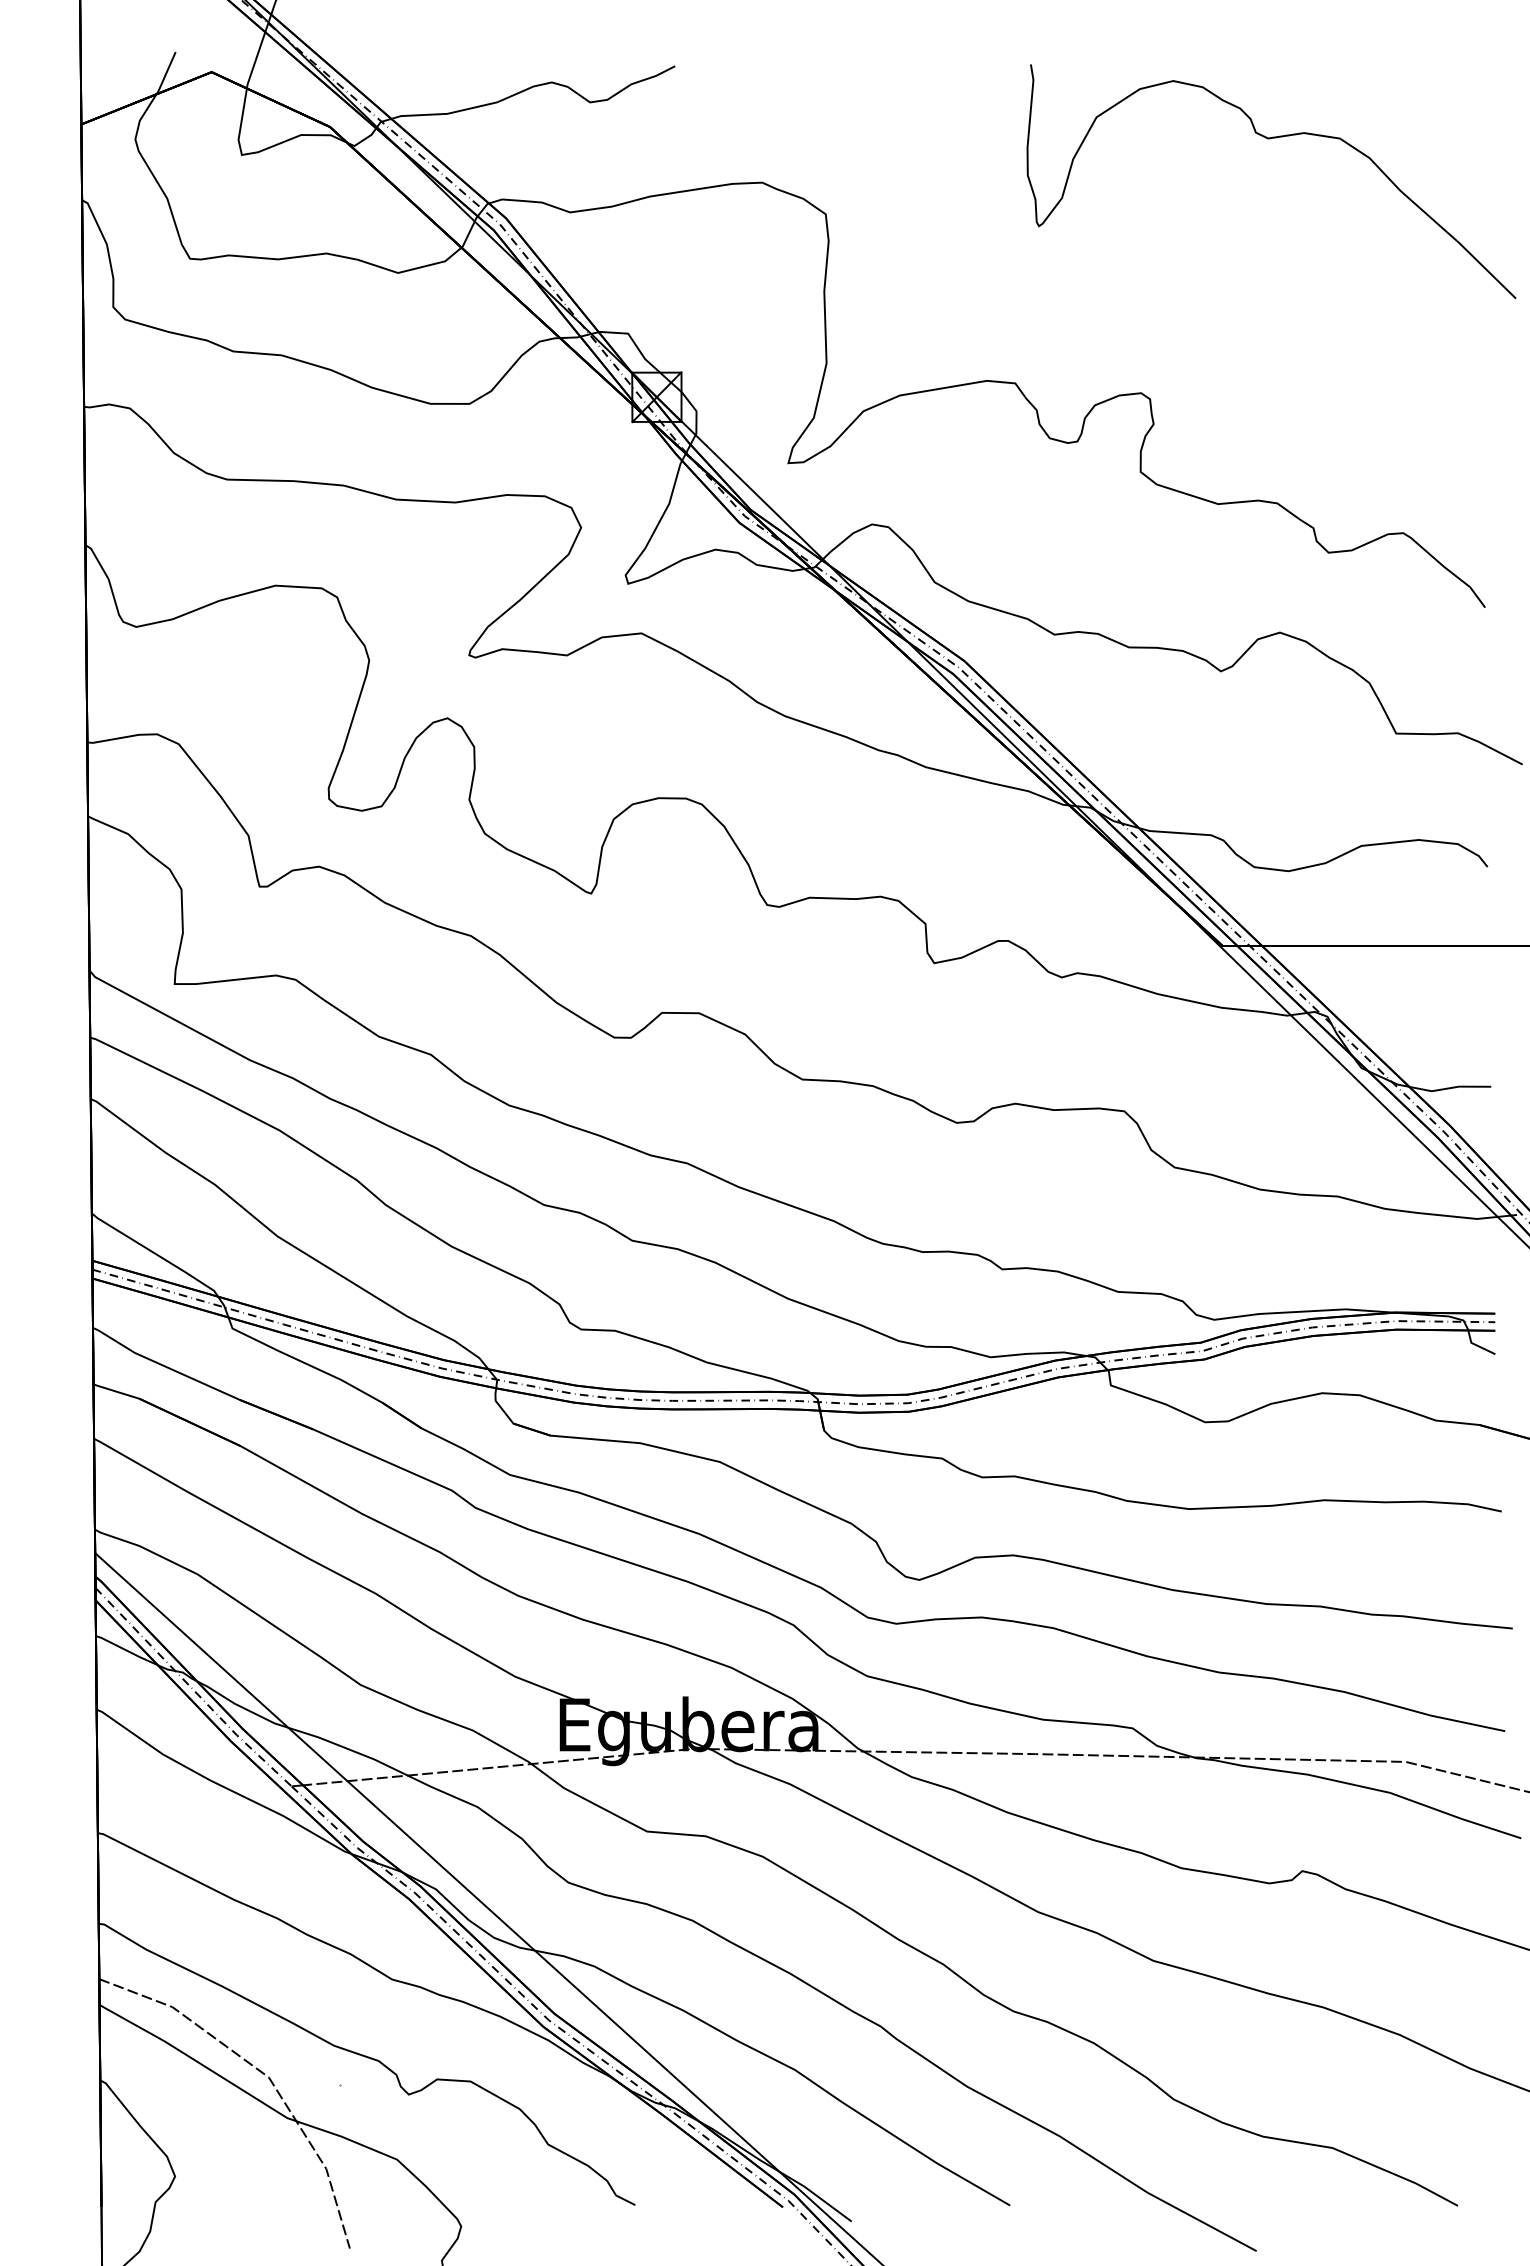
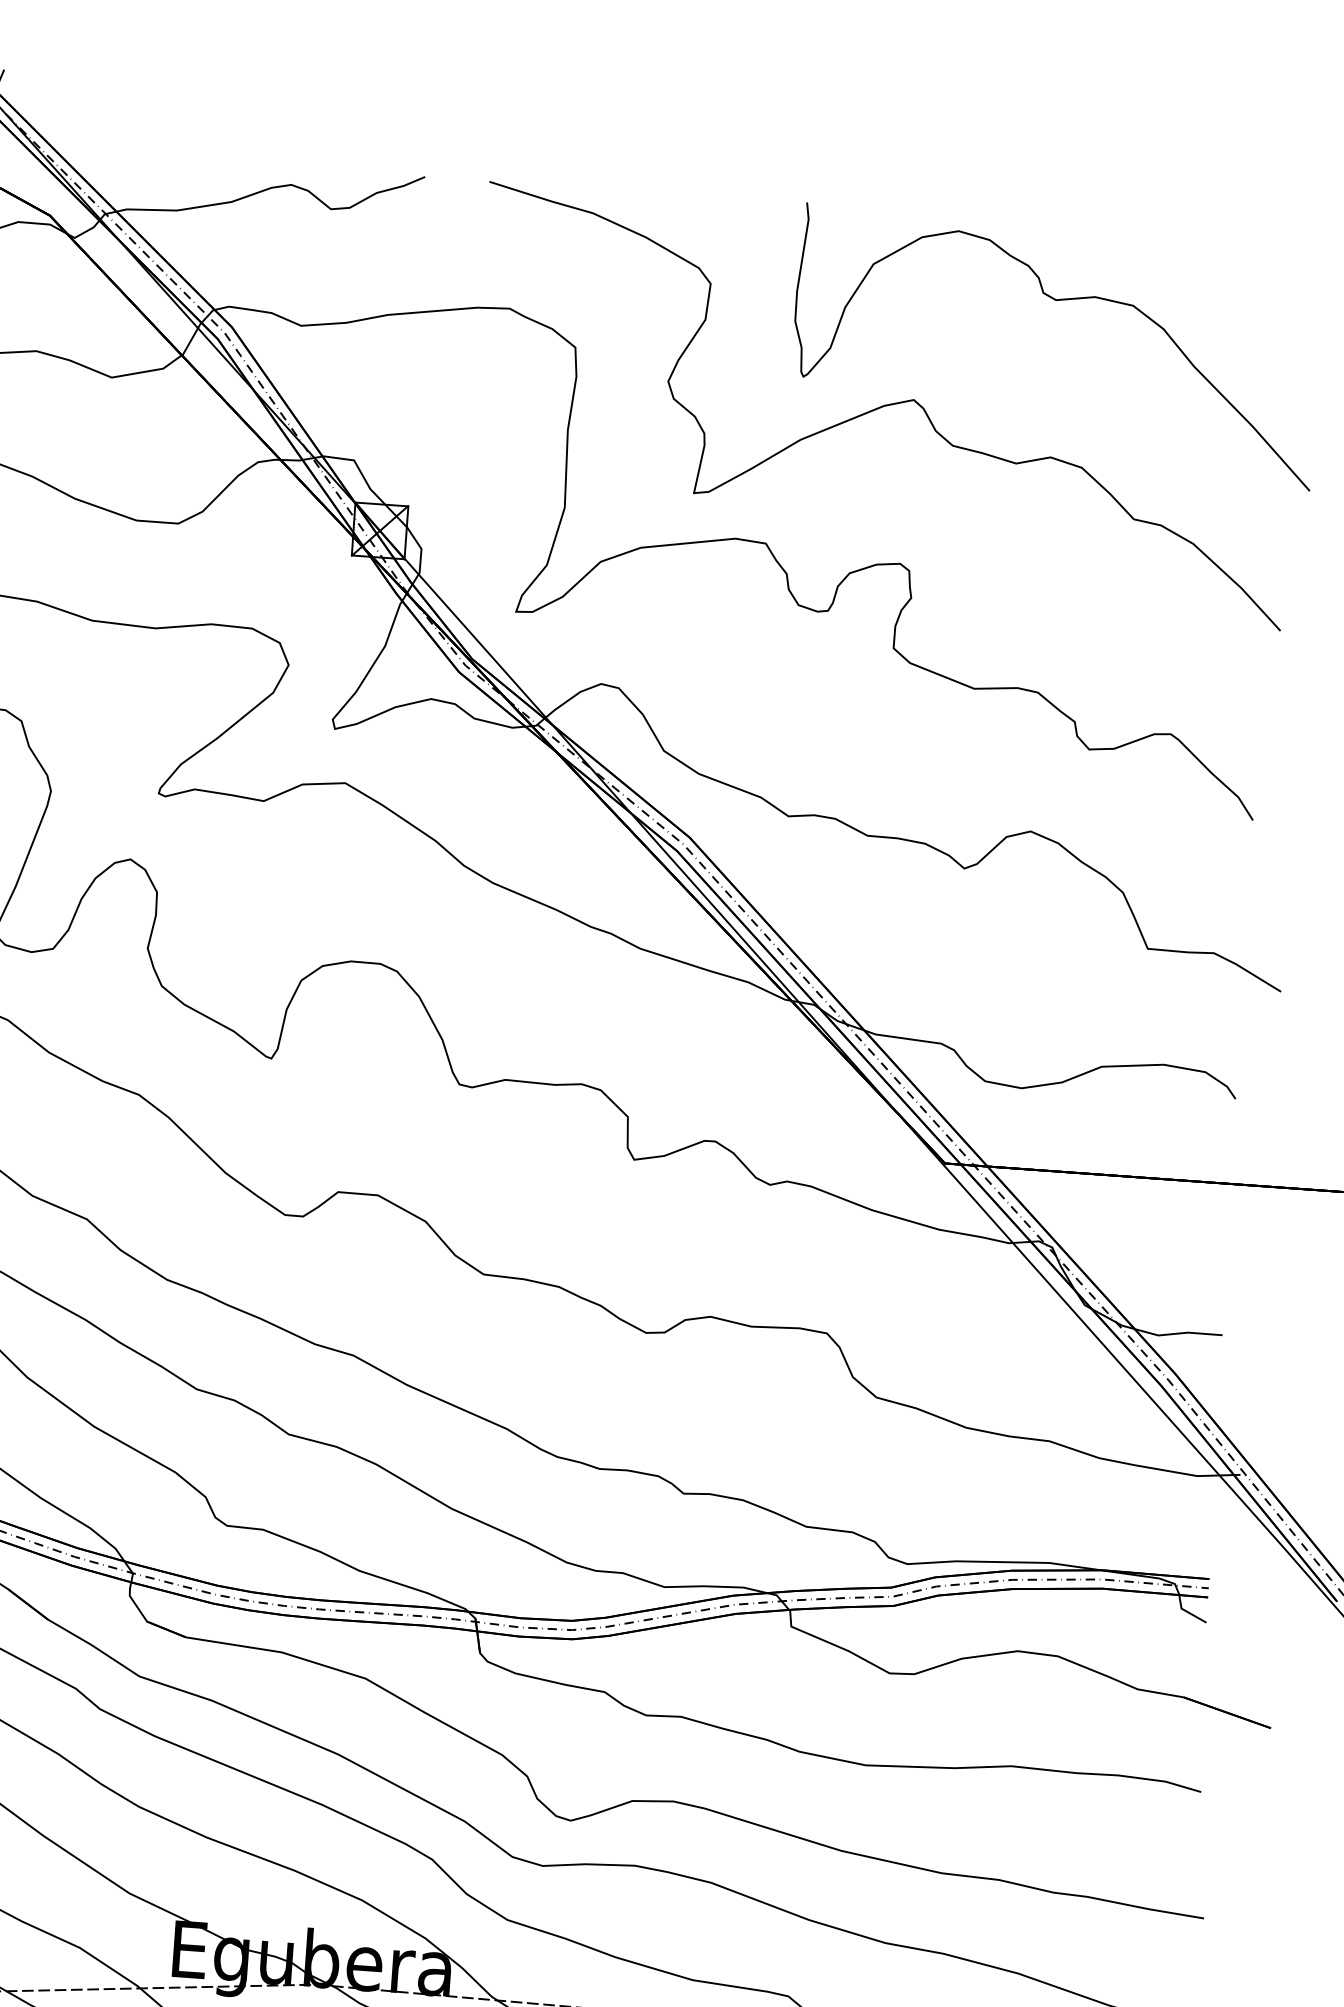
curve: (1116, 247) -> (884, 405), added

